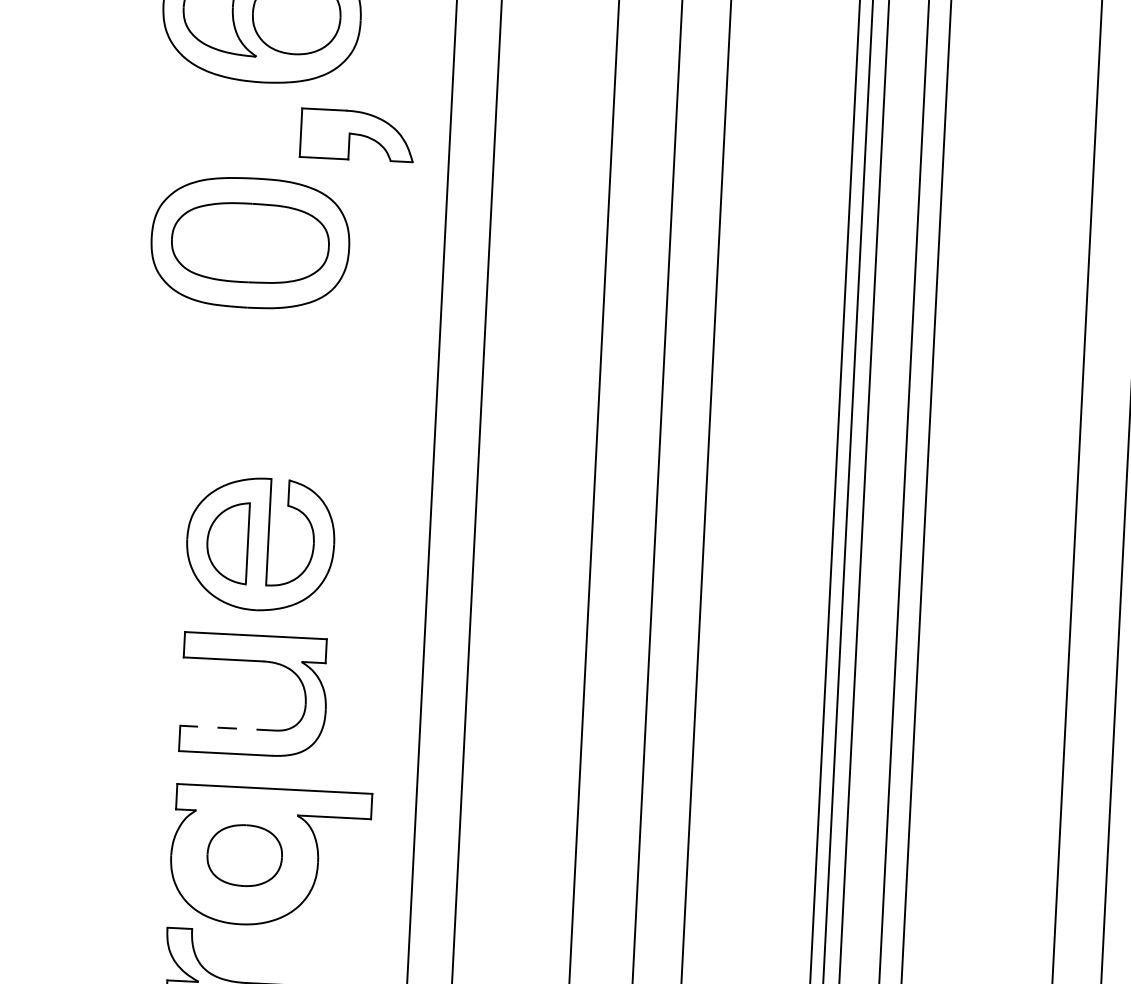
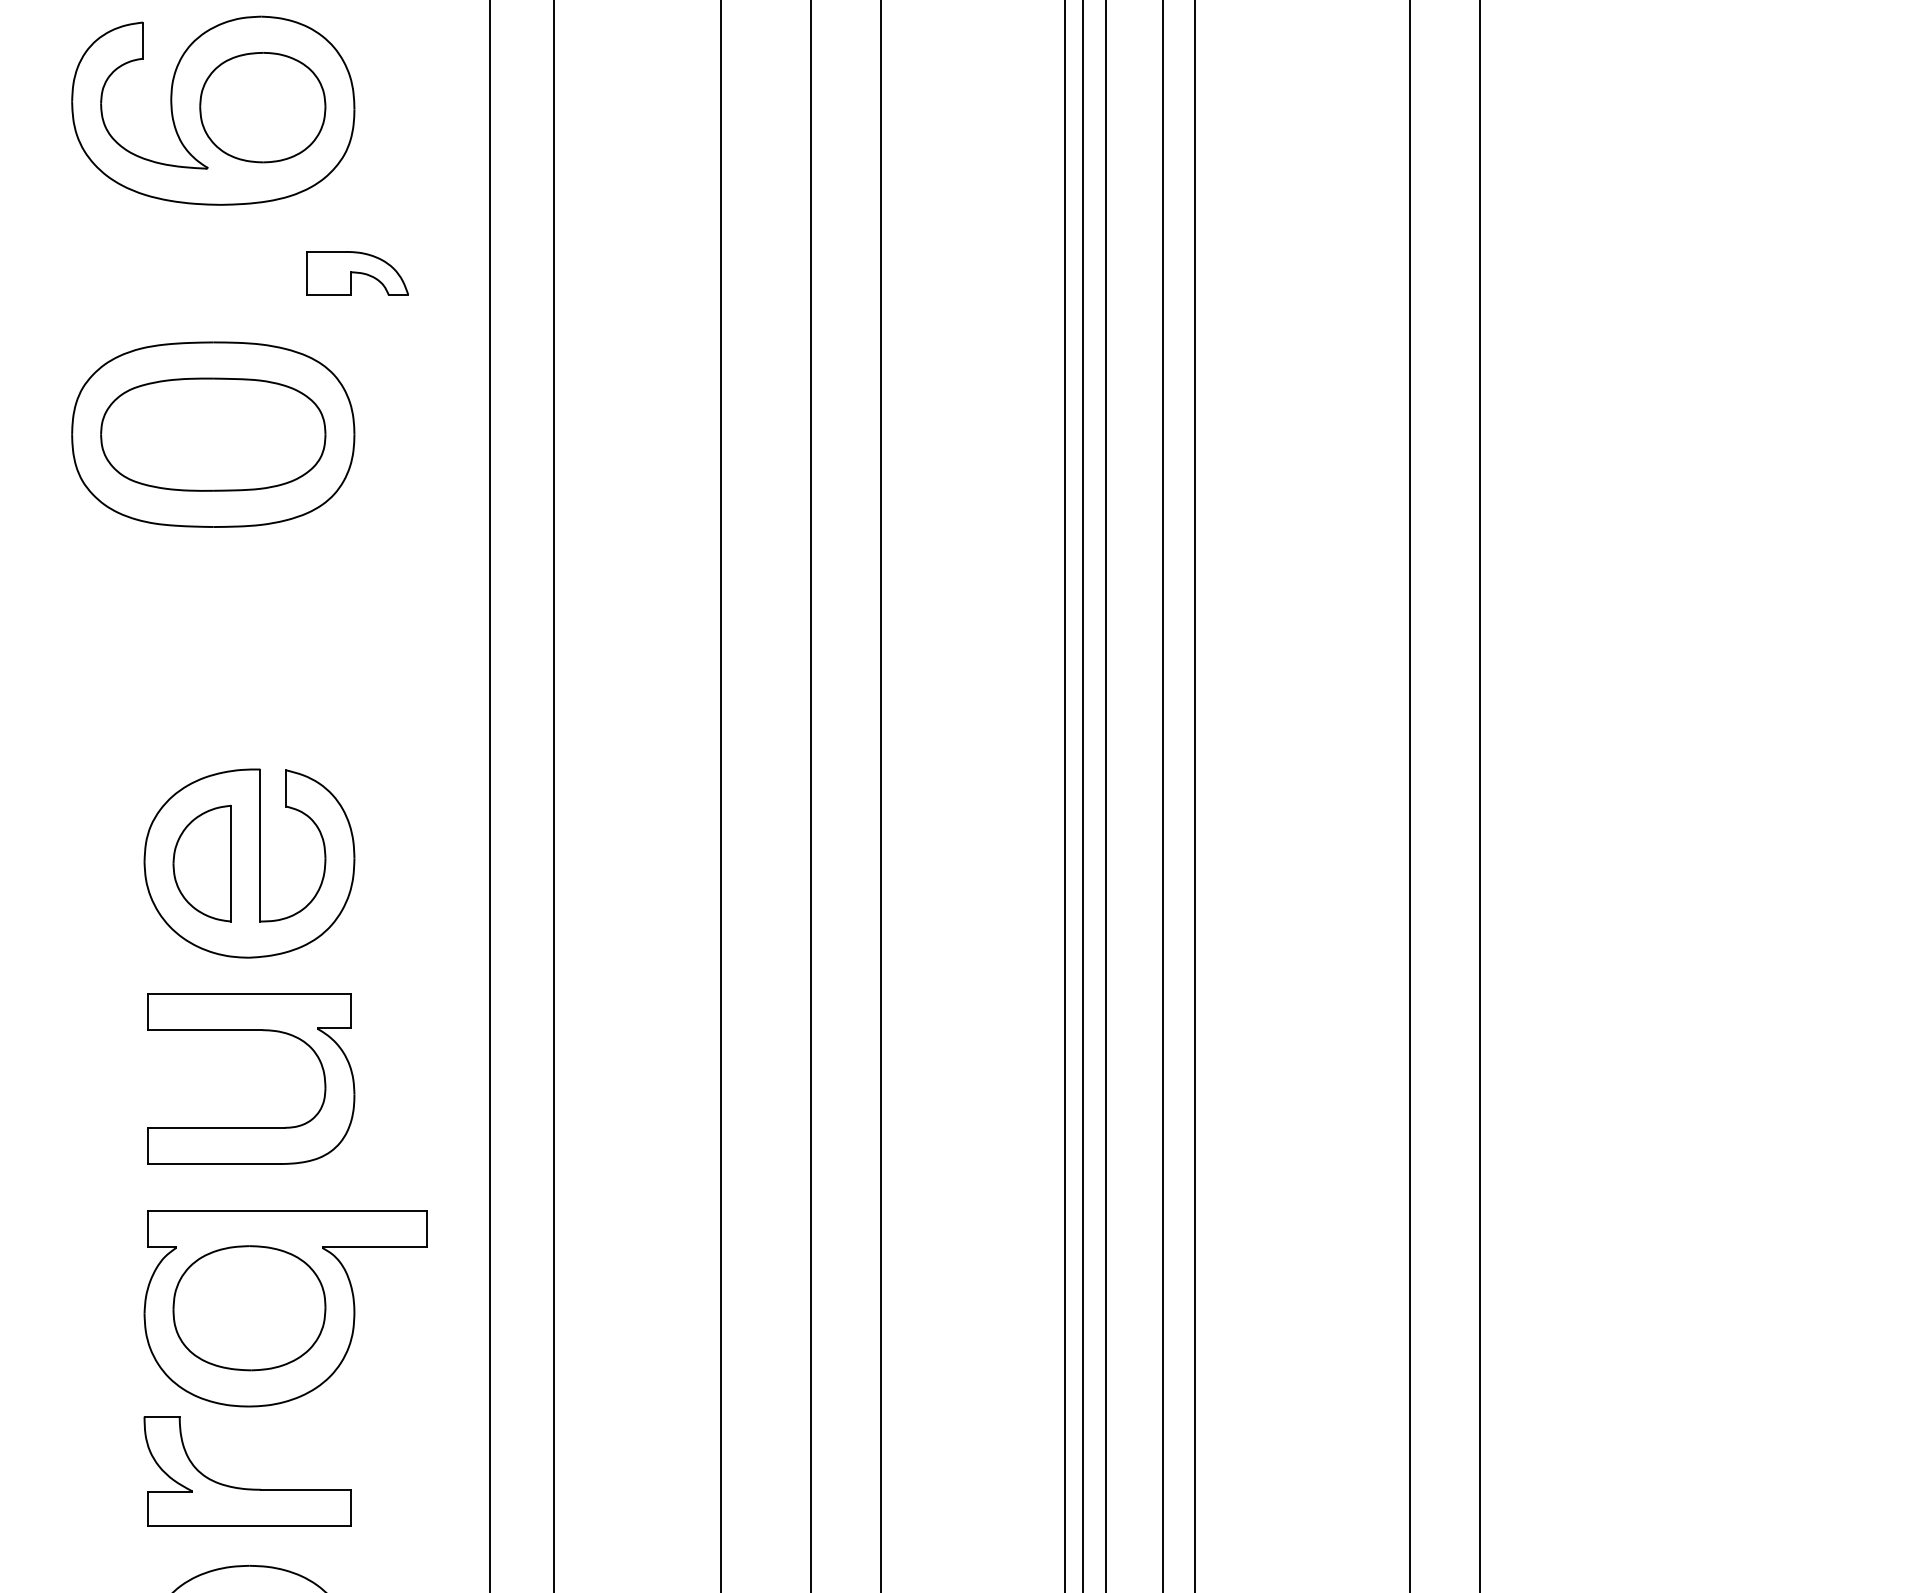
part: (357, 135) -> (357, 273), size x0.62
line: (228, 727) -> (216, 1127), dashed -> solid
part: (244, 855) -> (249, 1308), size x1.43

